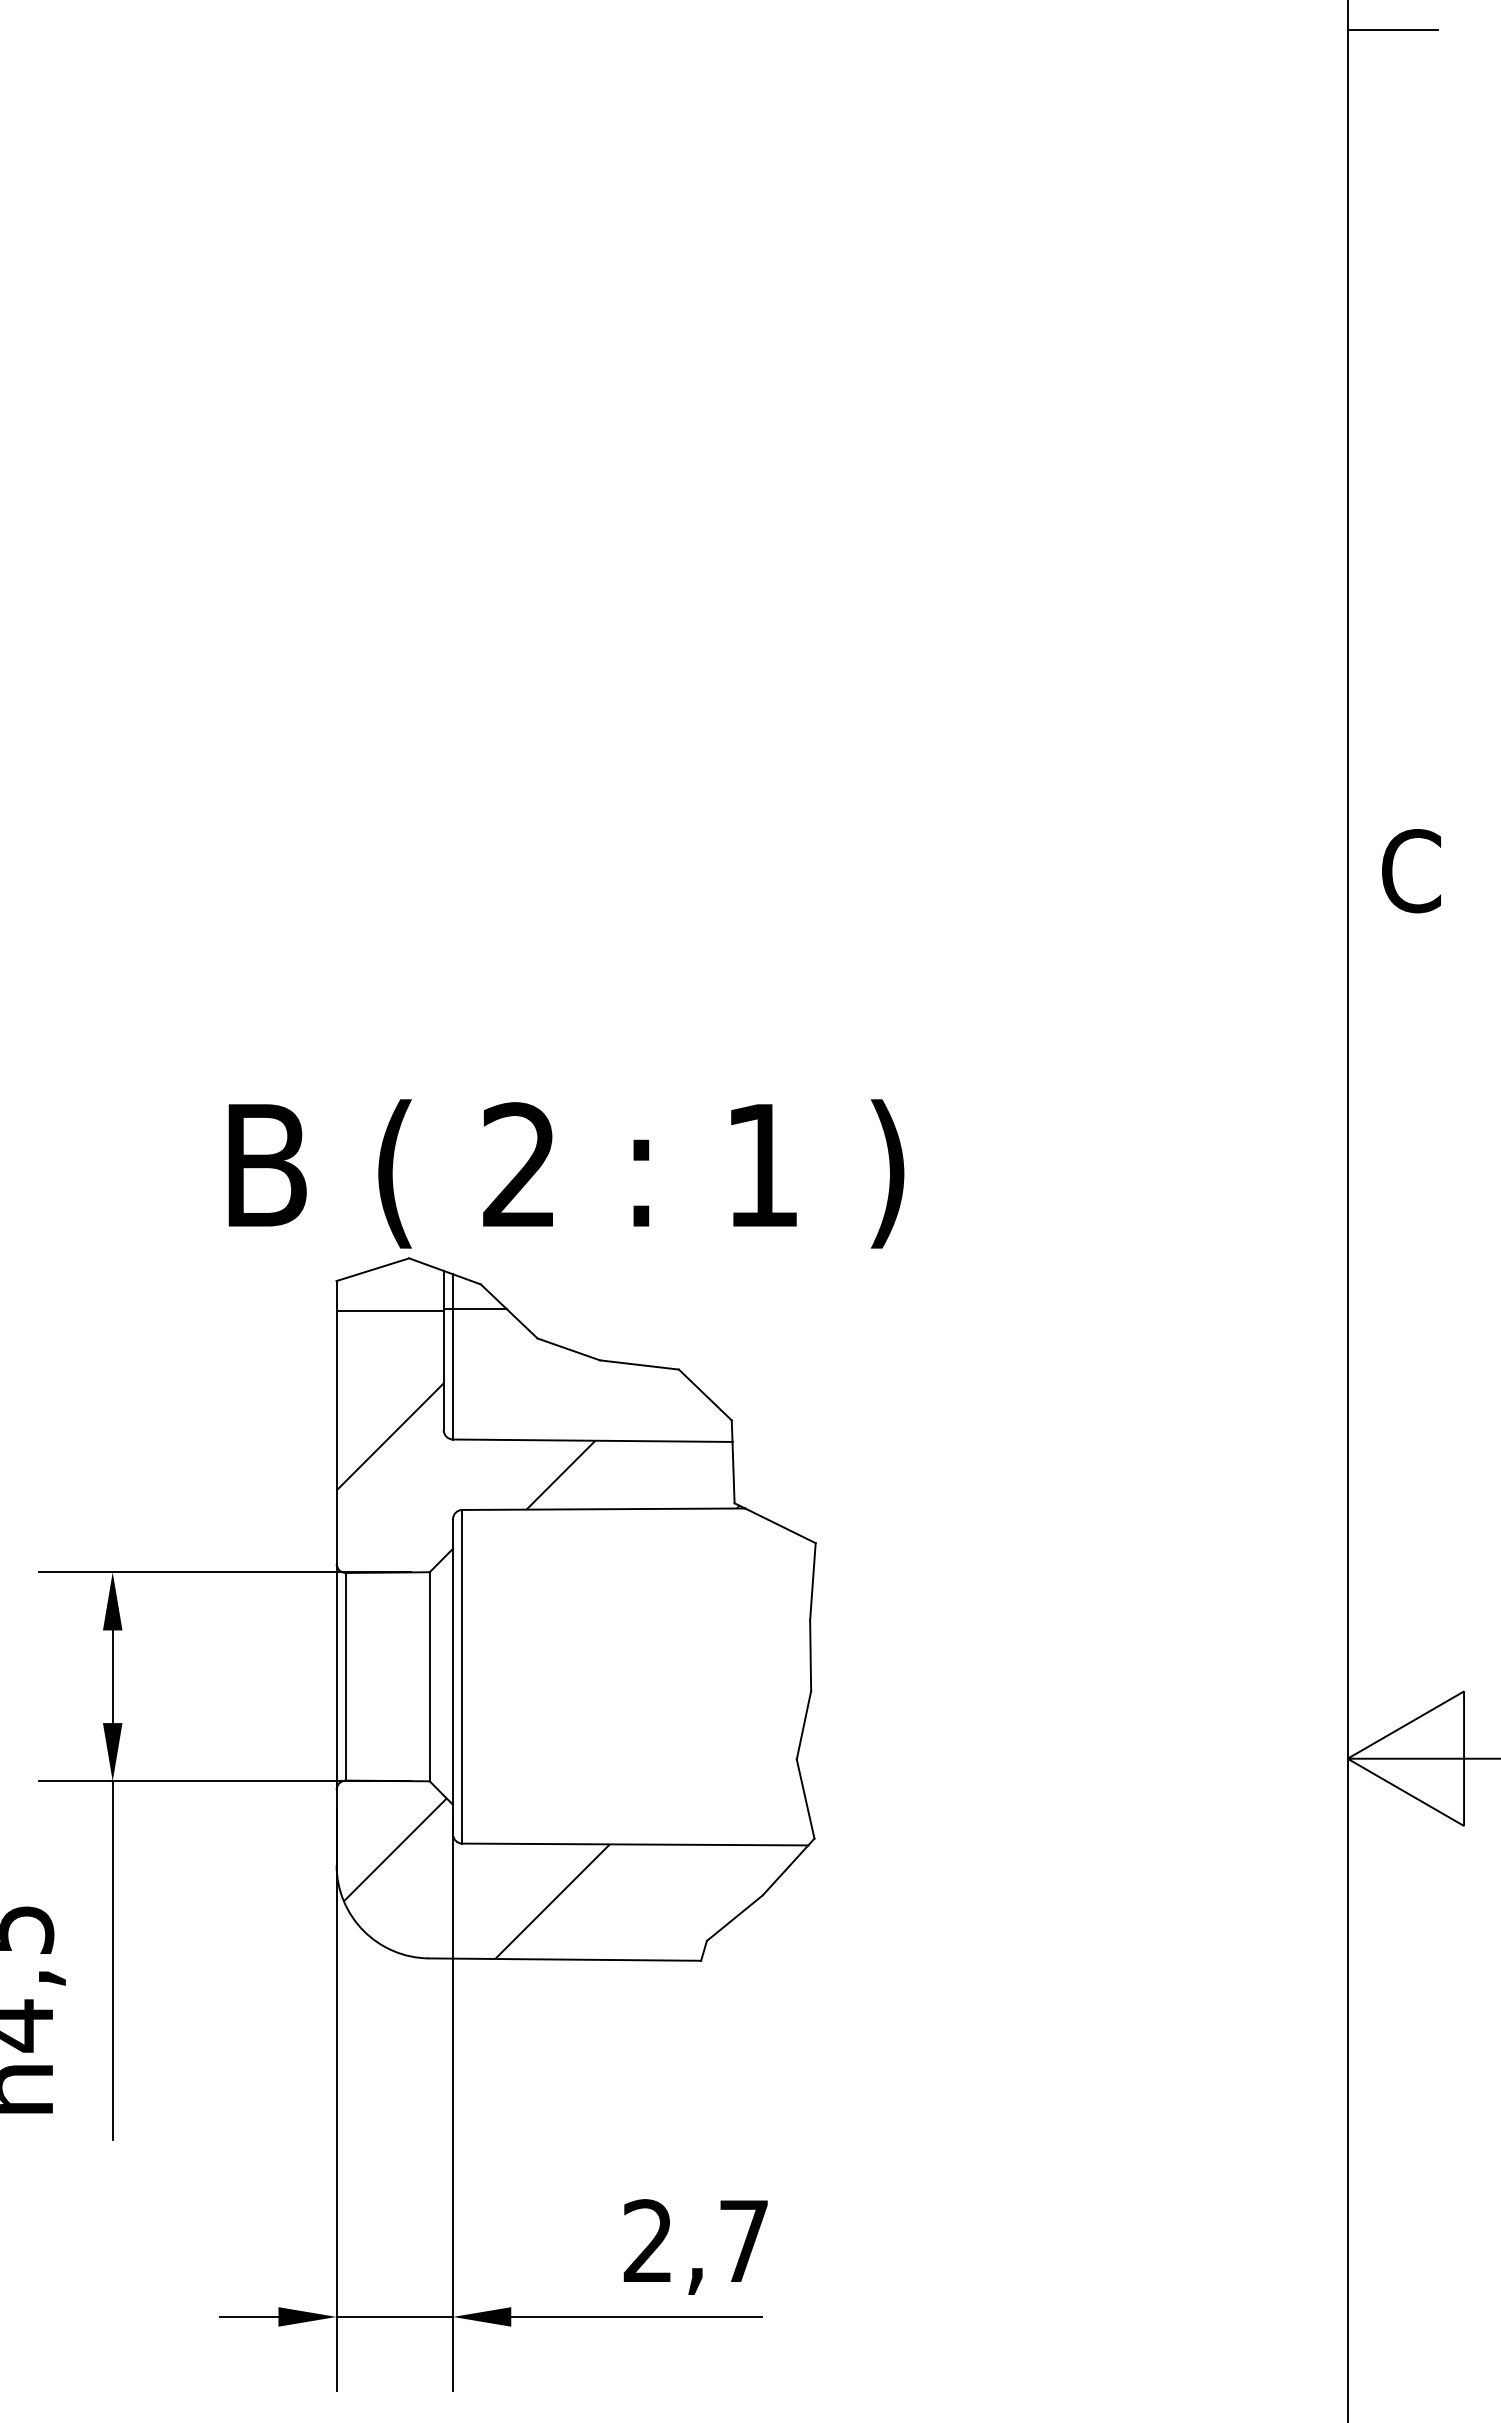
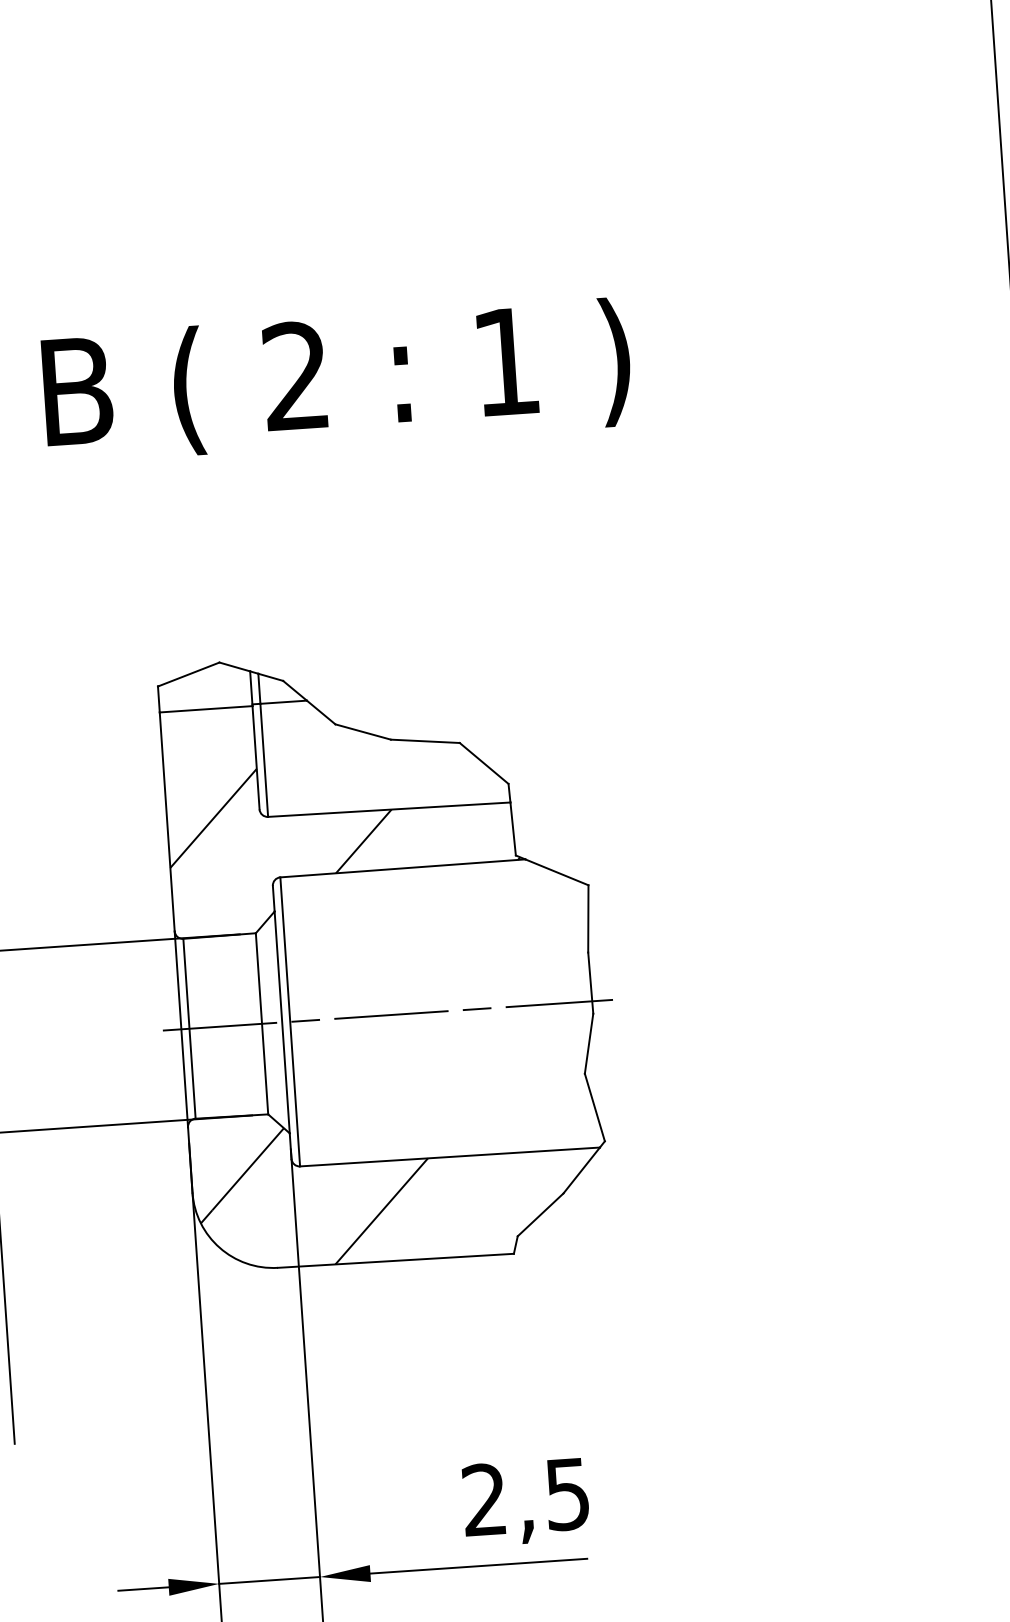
text: (566, 1173) -> (337, 380), moved
line: (574, 1676) -> (387, 1015), added
text: (743, 2241) -> (567, 1494), 2,7 -> 2,5

